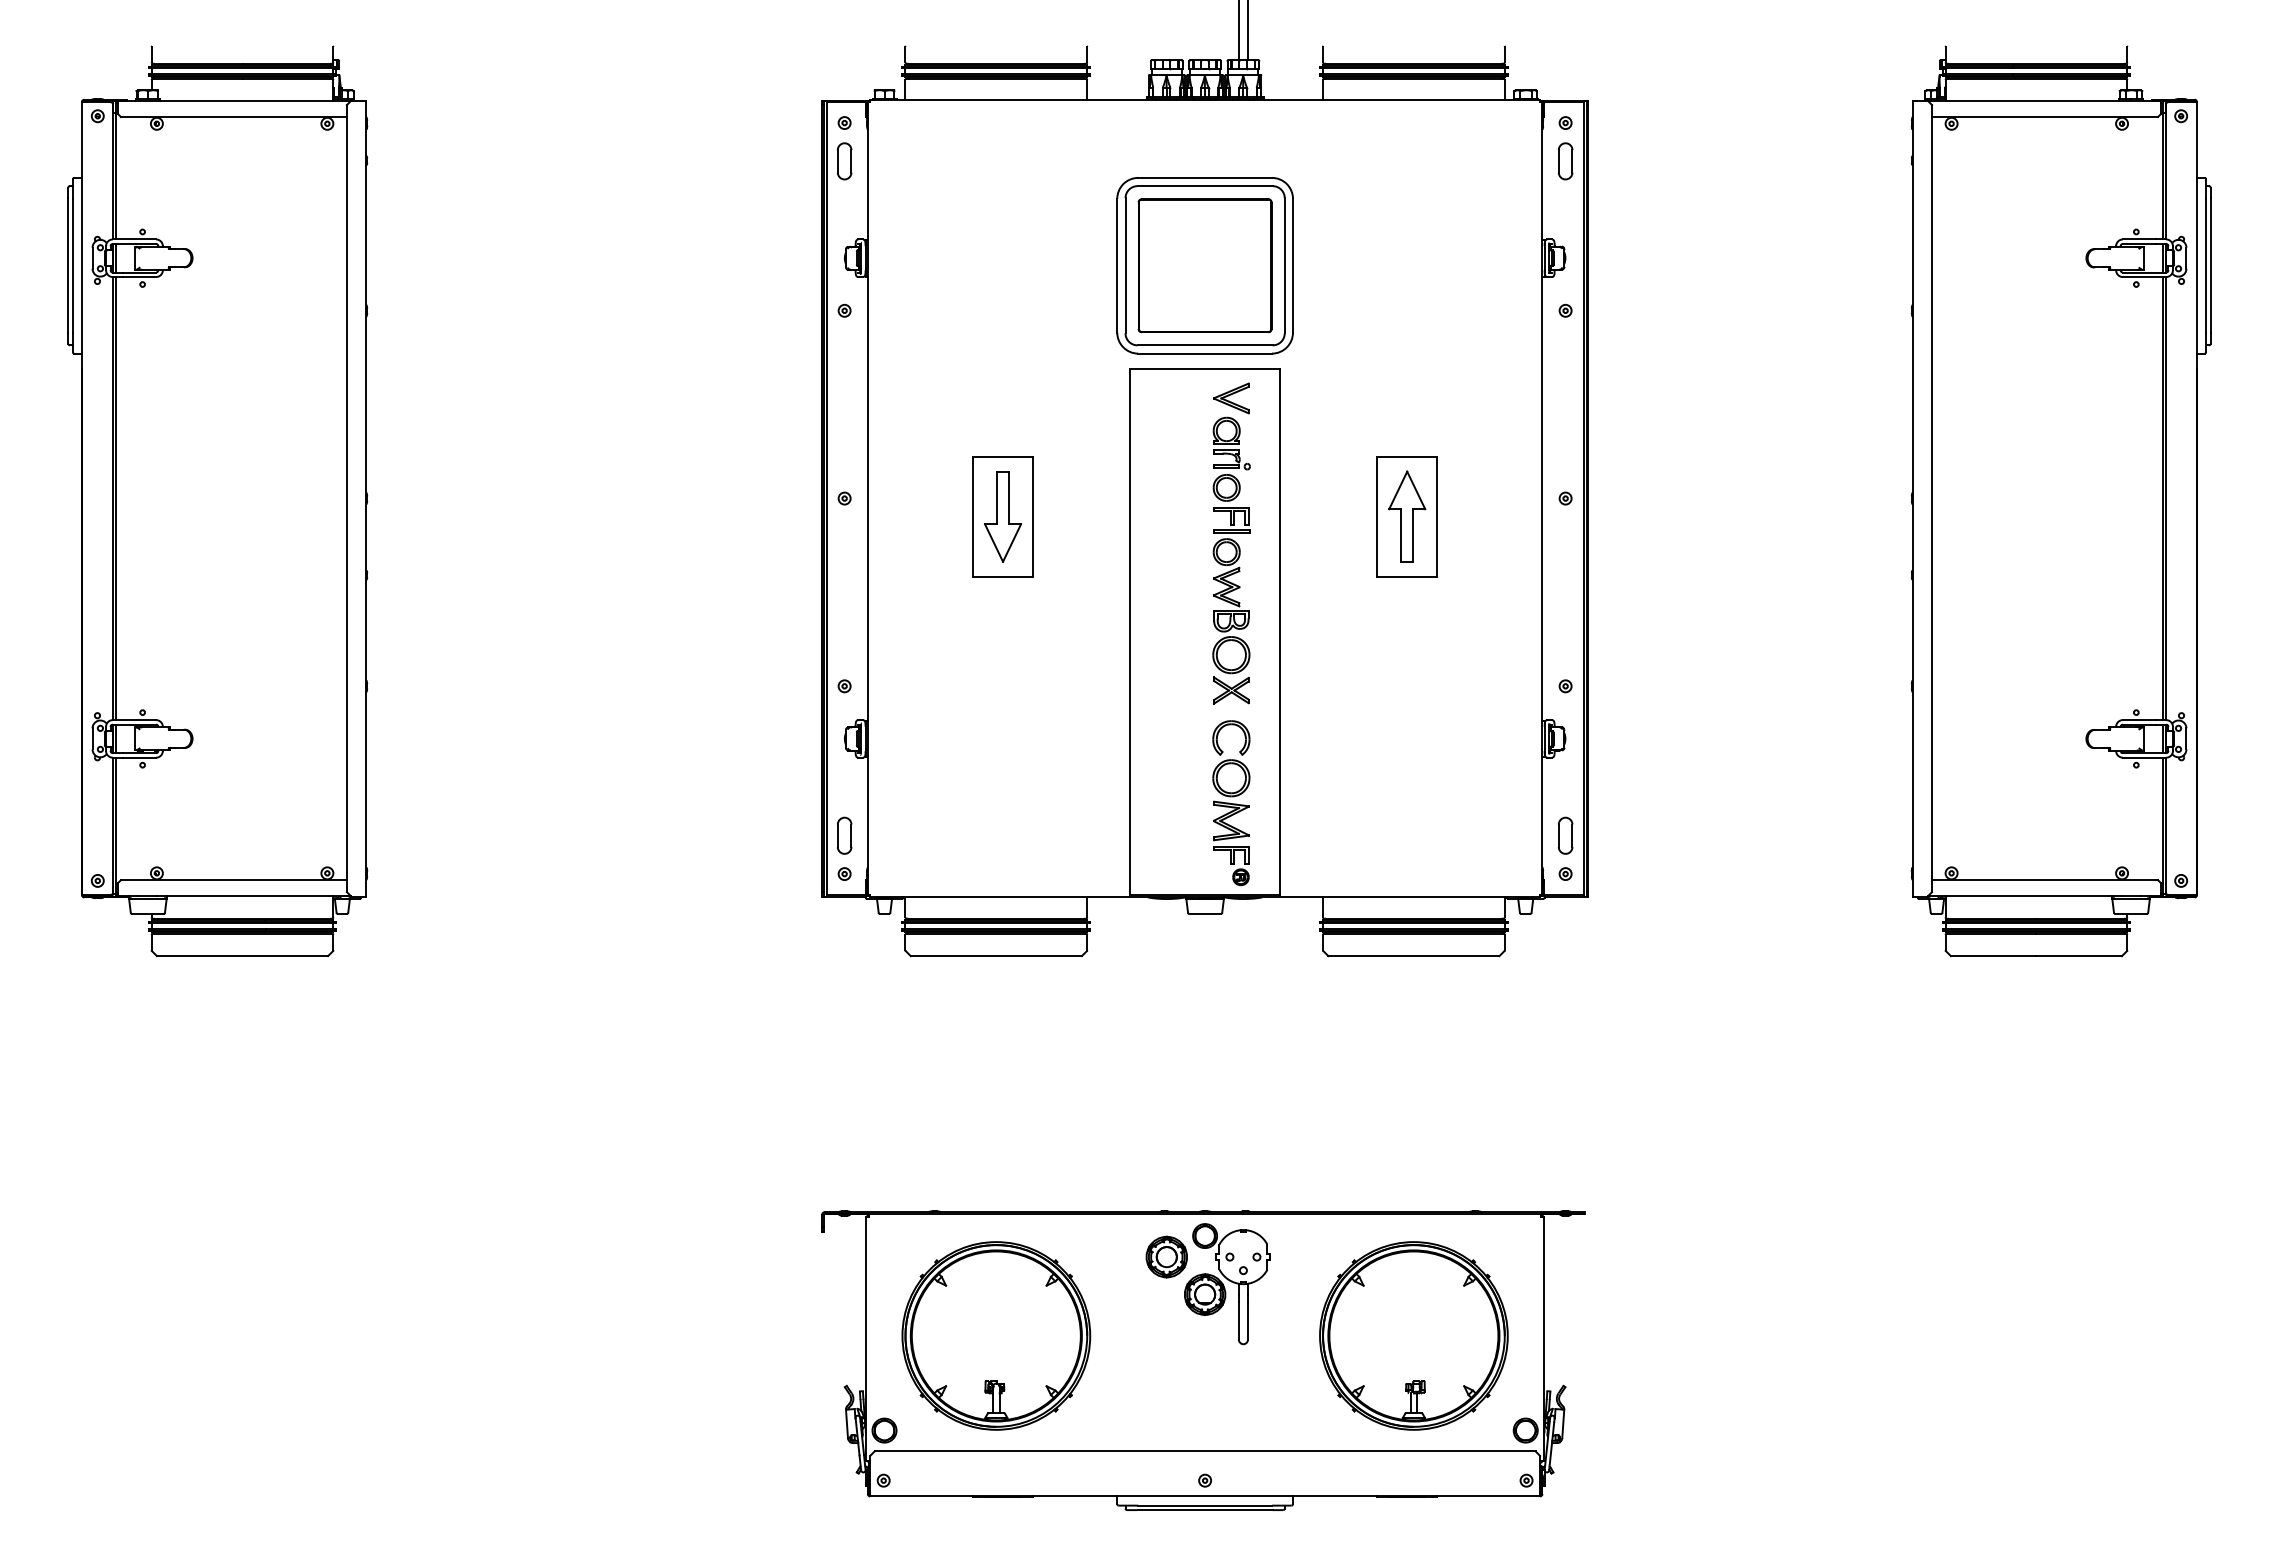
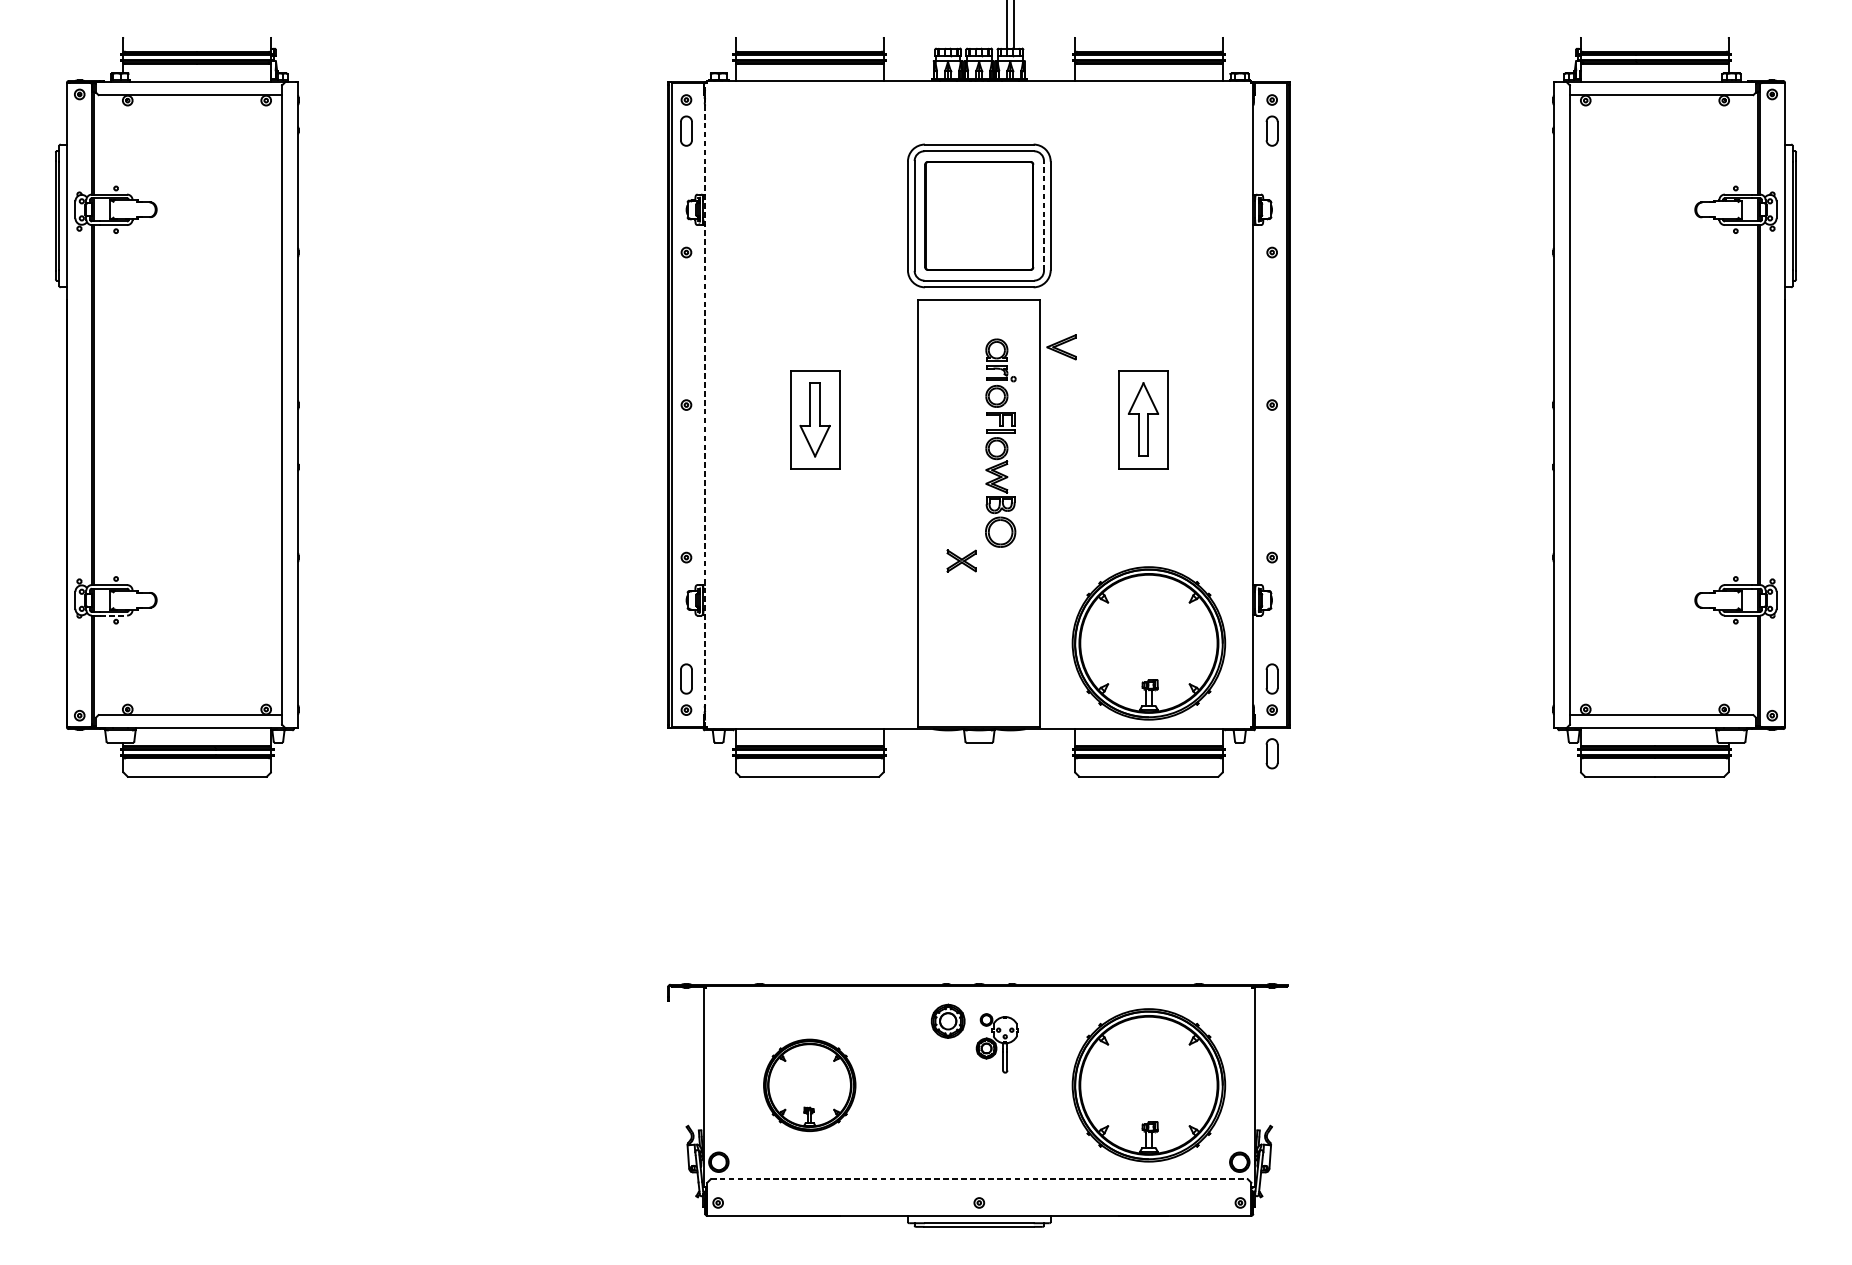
line: (1284, 265) -> (1043, 215), solid -> dashed
part: (1231, 398) -> (1061, 347), moved
line: (867, 498) -> (705, 405), solid -> dashed
part: (1231, 690) -> (961, 561), moved
line: (140, 757) -> (114, 615), solid -> dashed
part: (1413, 791) -> (1148, 643), added
part: (1231, 803) -> (1000, 652), removed
part: (1565, 927) -> (1272, 753), added
part: (1227, 1284) -> (997, 1043), size x0.6
part: (996, 1335) -> (809, 1085), size x0.6
line: (1205, 1451) -> (979, 1179), solid -> dashed

